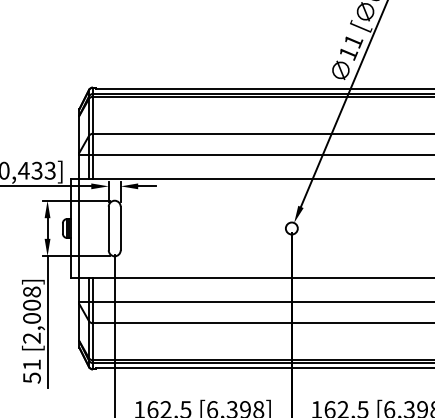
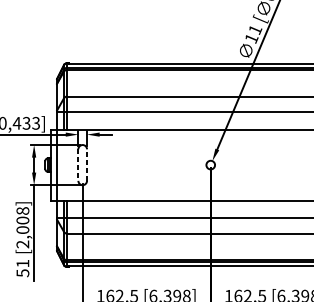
line: (108, 228) -> (78, 165), solid -> dashed
line: (120, 228) -> (86, 165), solid -> dashed

